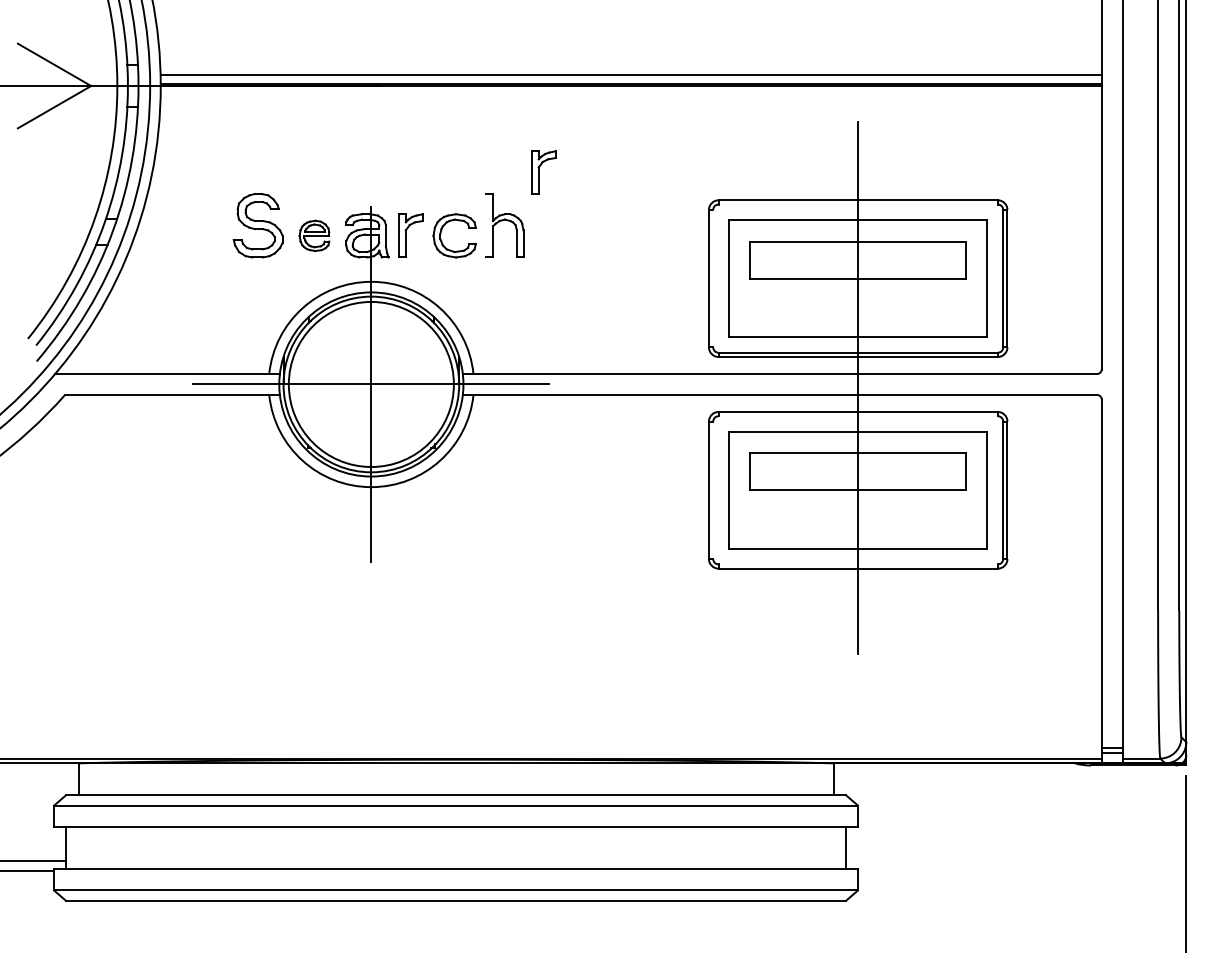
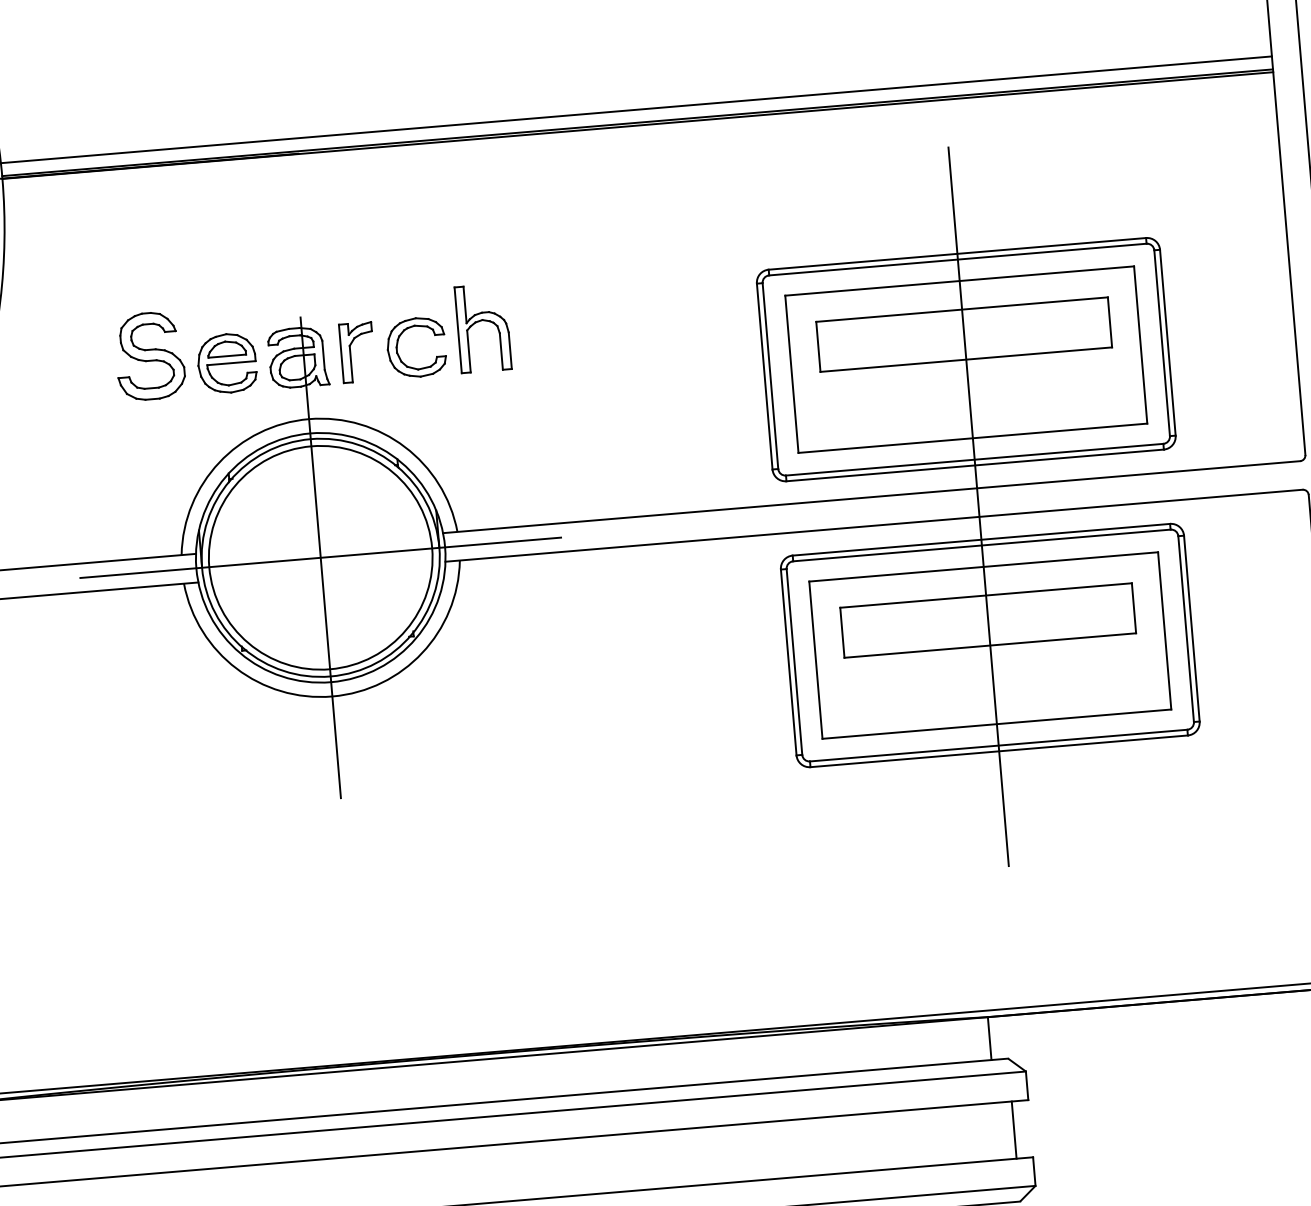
part: (543, 172) -> (529, 251), removed
line: (857, 204) -> (956, 259), added
line: (486, 225) -> (458, 330), added
part: (314, 235) -> (227, 363), size x1.43
line: (713, 278) -> (770, 375), added
line: (857, 416) -> (980, 545), added
line: (713, 490) -> (794, 662), added
line: (857, 564) -> (997, 745), added

